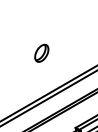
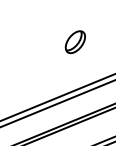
part: (41, 52) -> (75, 41), moved

